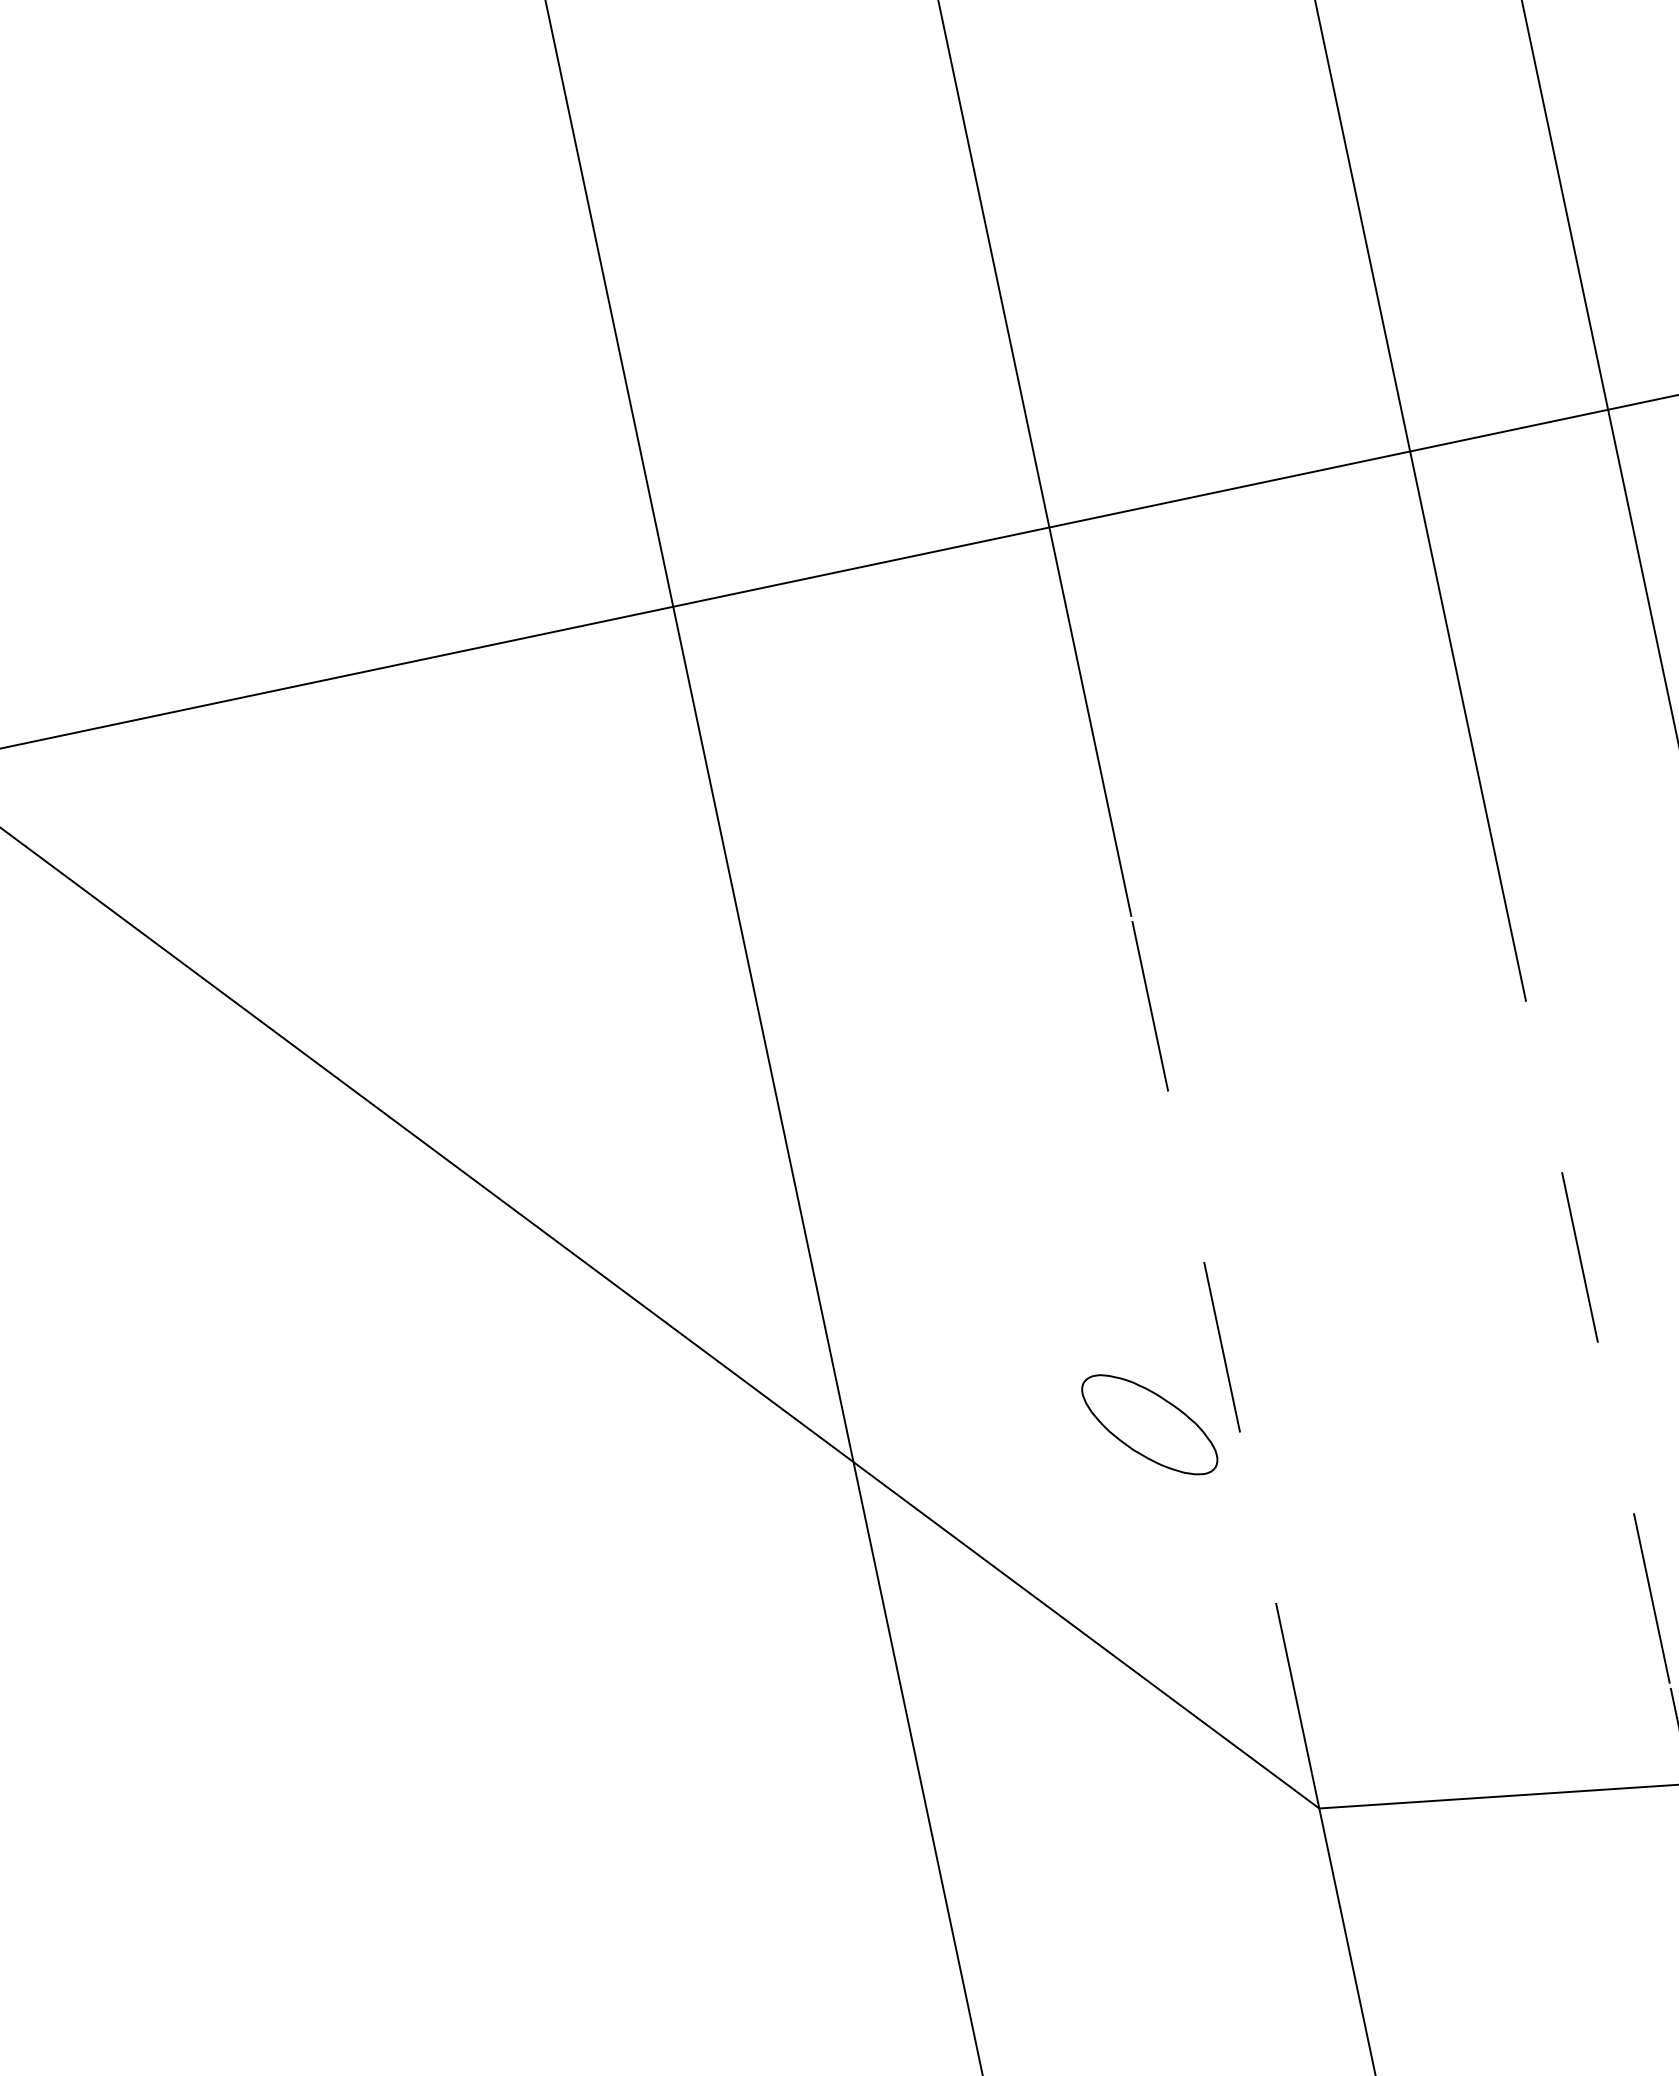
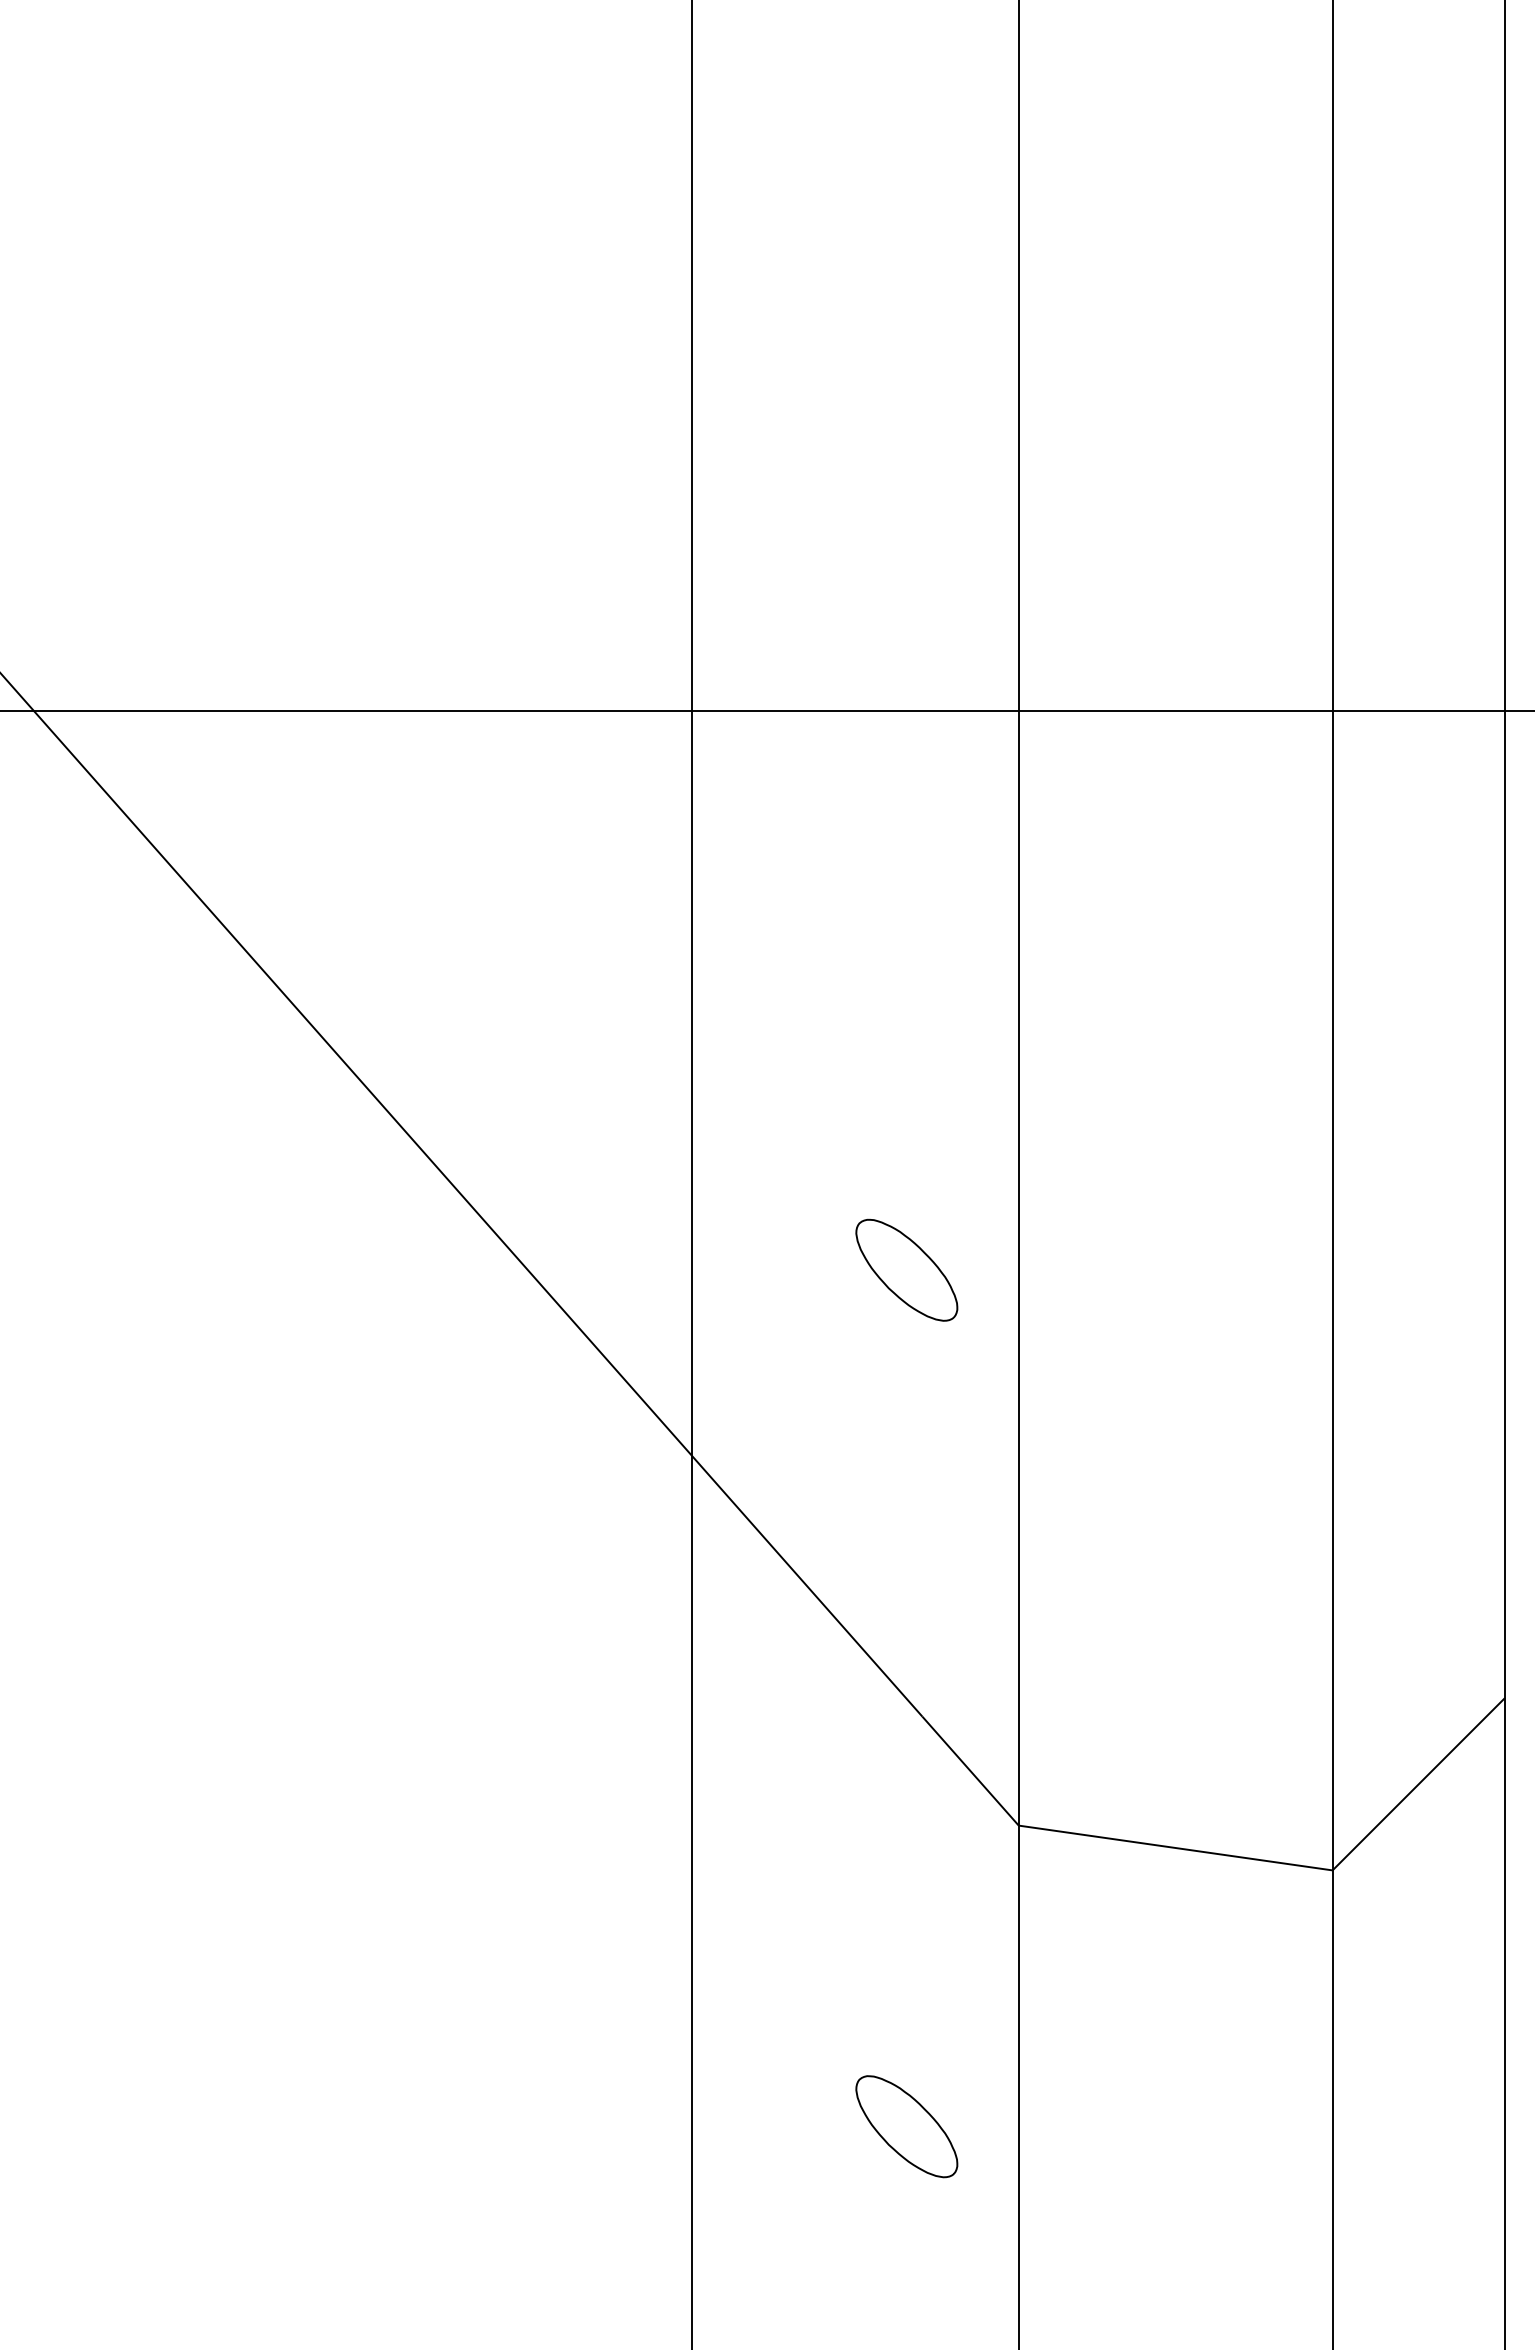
line: (1580, 1259) -> (1332, 1414), dashed -> solid
line: (1221, 1345) -> (1018, 1422), dashed -> solid
part: (1149, 1424) -> (906, 1269), moved

